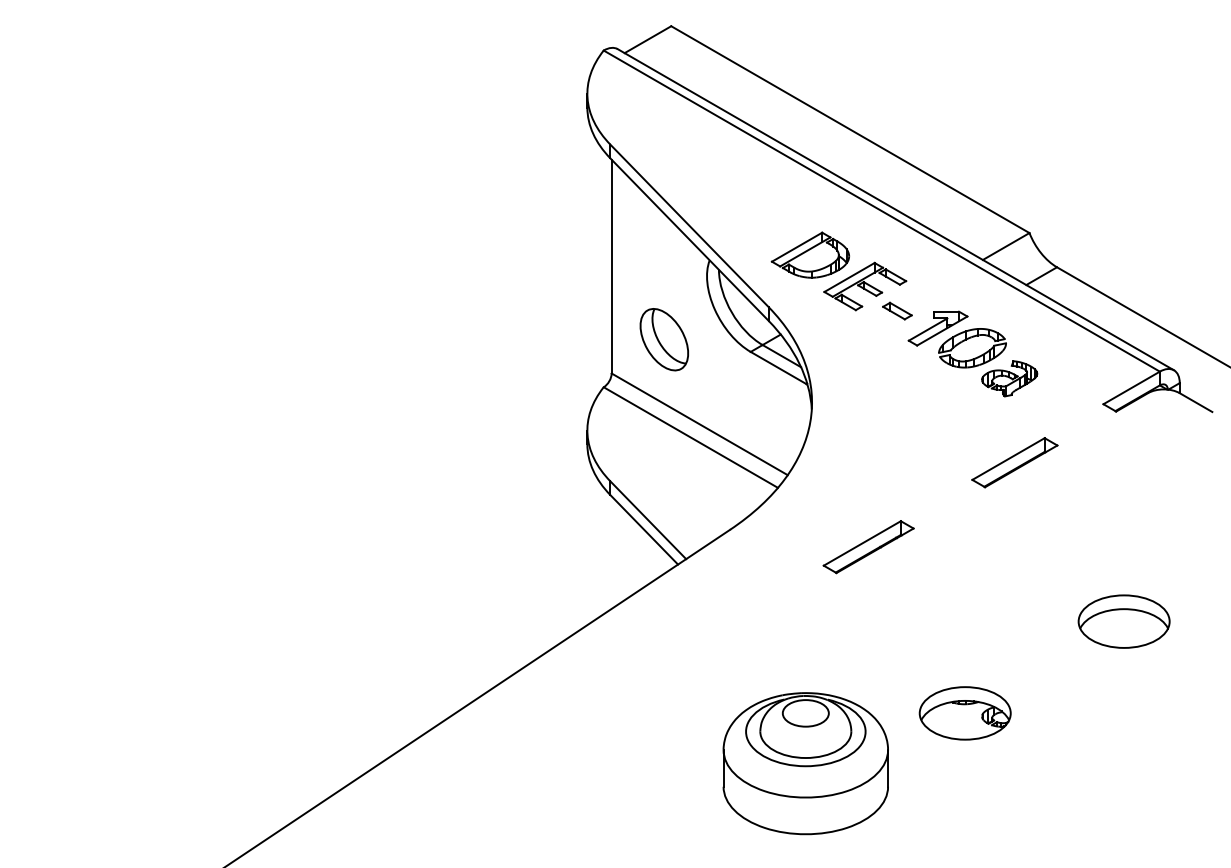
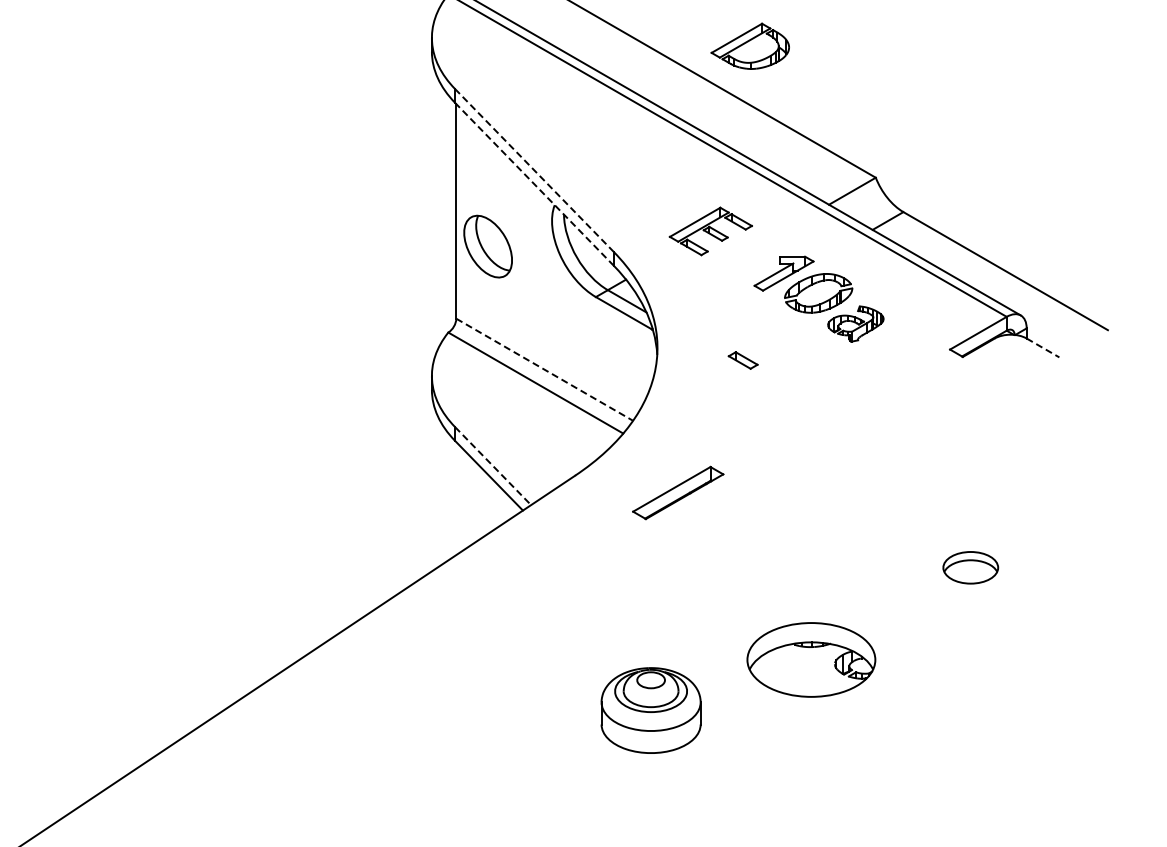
line: (689, 225) -> (534, 170), solid -> dashed
line: (689, 239) -> (534, 184), solid -> dashed
part: (809, 254) -> (749, 45), moved
part: (897, 310) -> (743, 359), moved
part: (663, 339) -> (487, 246), moved
line: (1196, 402) -> (1043, 347), solid -> dashed
line: (699, 424) -> (544, 369), solid -> dashed
part: (1014, 462) -> (860, 408), removed
line: (648, 520) -> (493, 466), solid -> dashed
part: (868, 547) -> (678, 493), moved
part: (1123, 621) -> (970, 567), size x0.6
part: (964, 713) -> (810, 660), size x1.4
part: (805, 763) -> (650, 710), size x0.6

